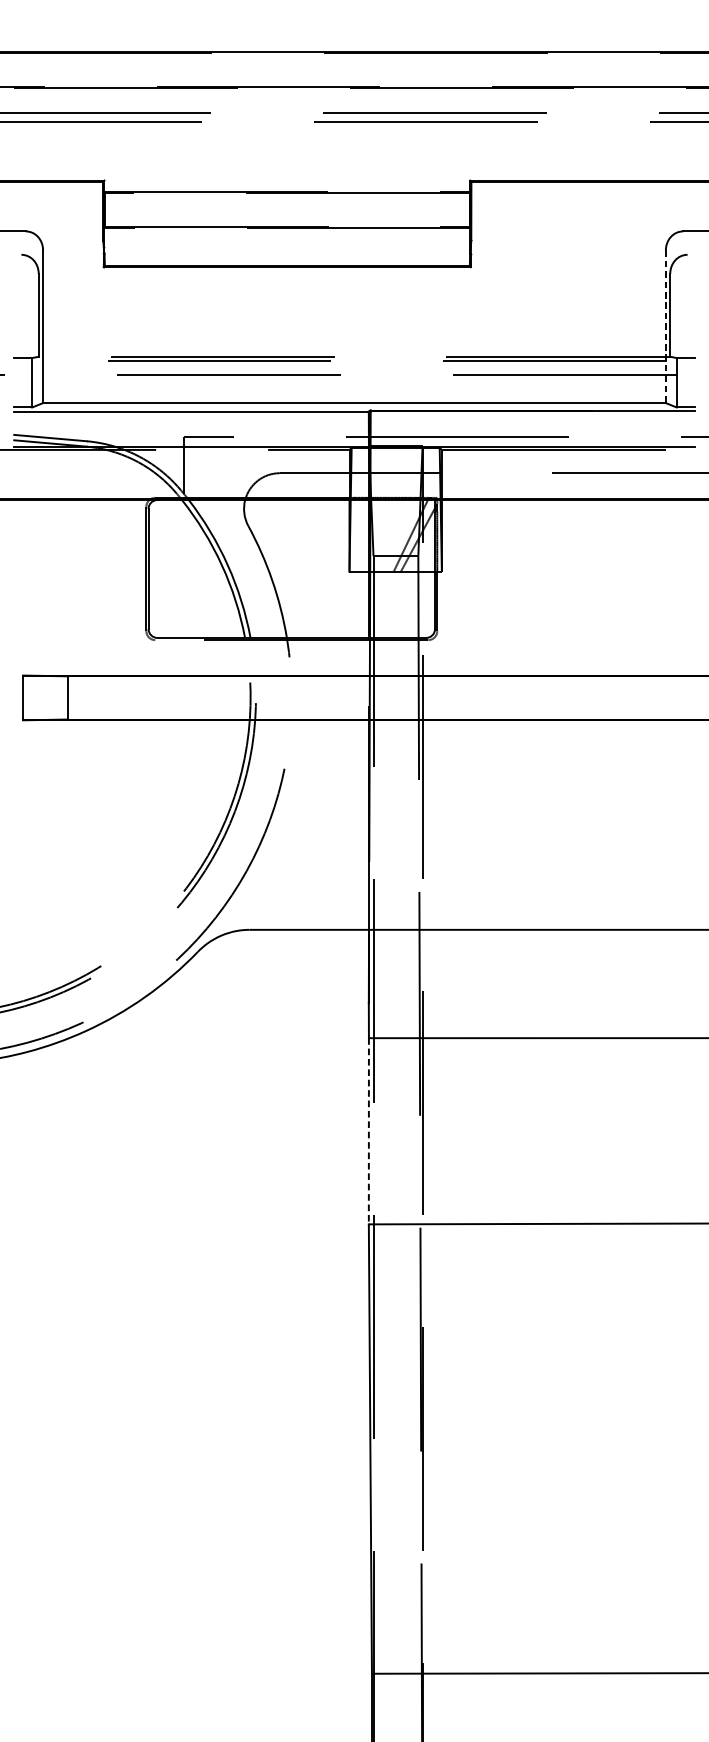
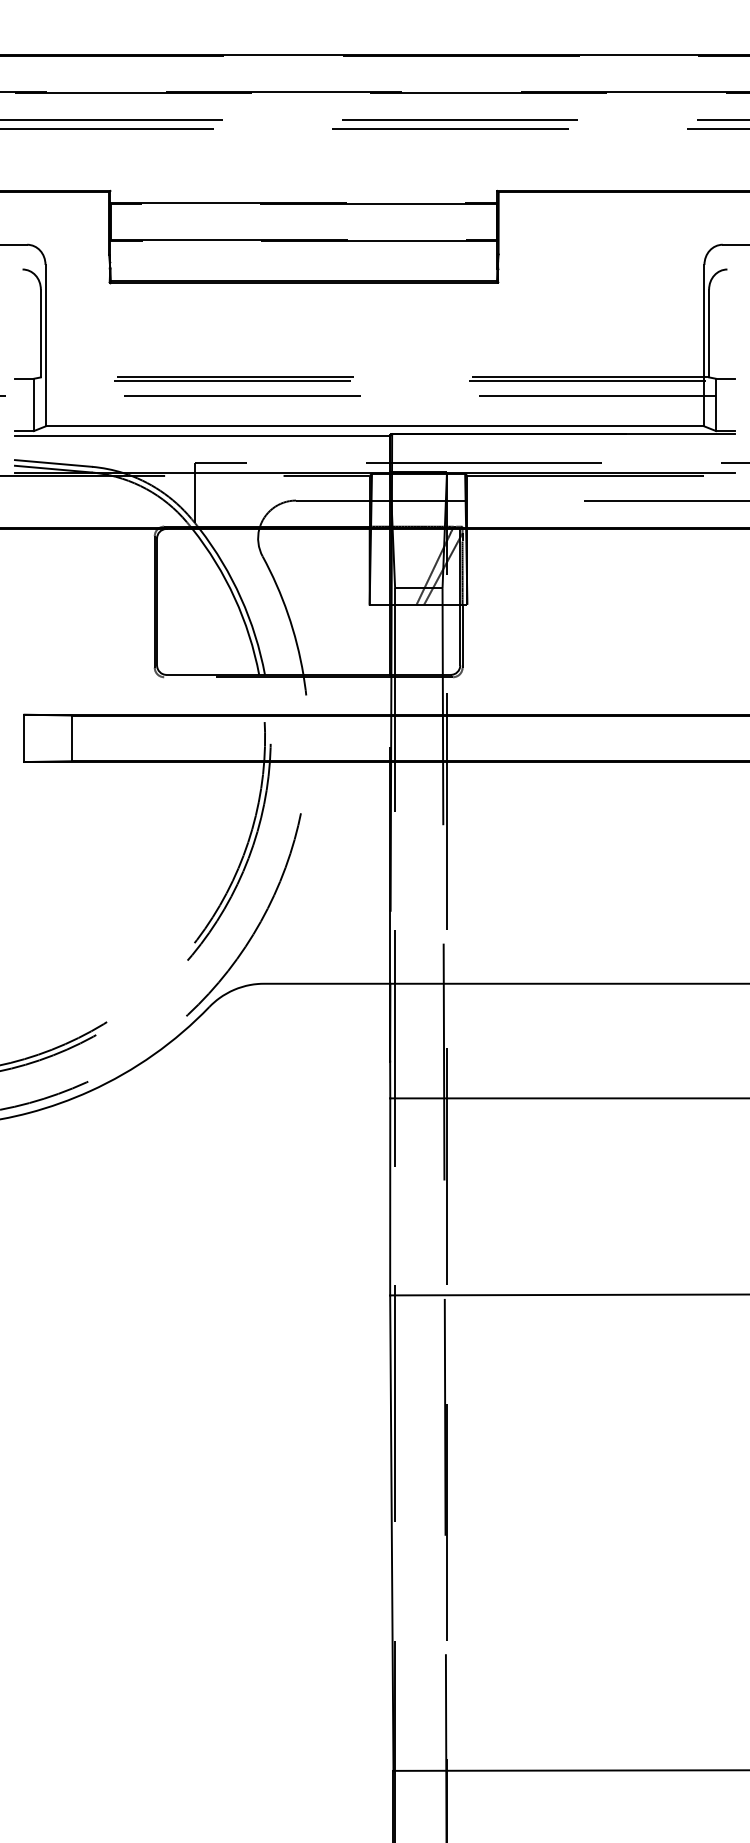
line: (665, 326) -> (704, 345), dashed -> solid
line: (369, 1130) -> (390, 1196), dashed -> solid

